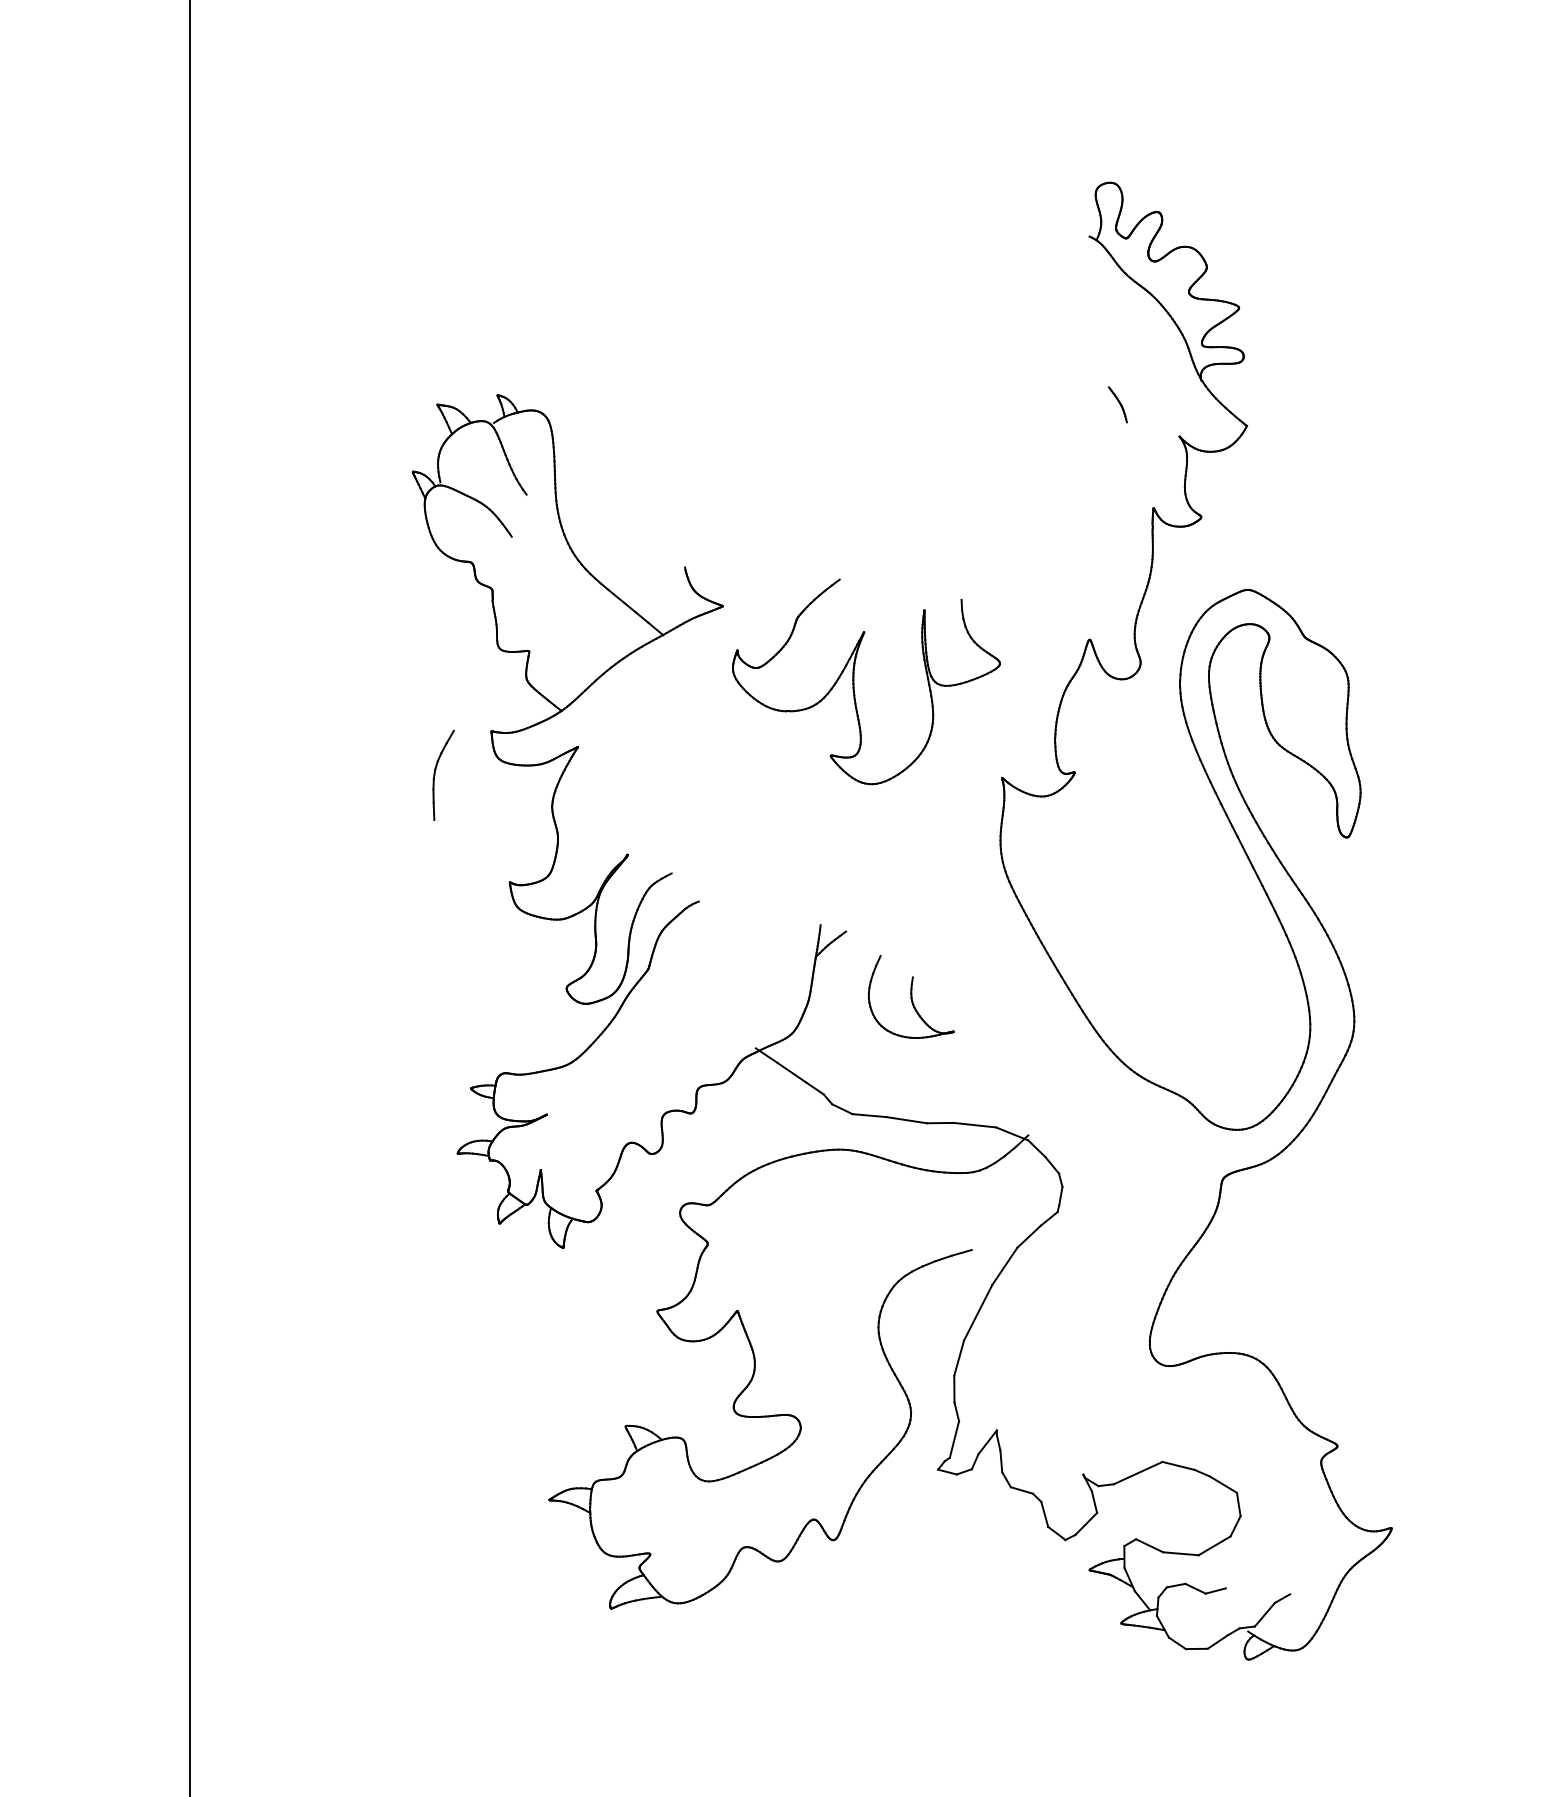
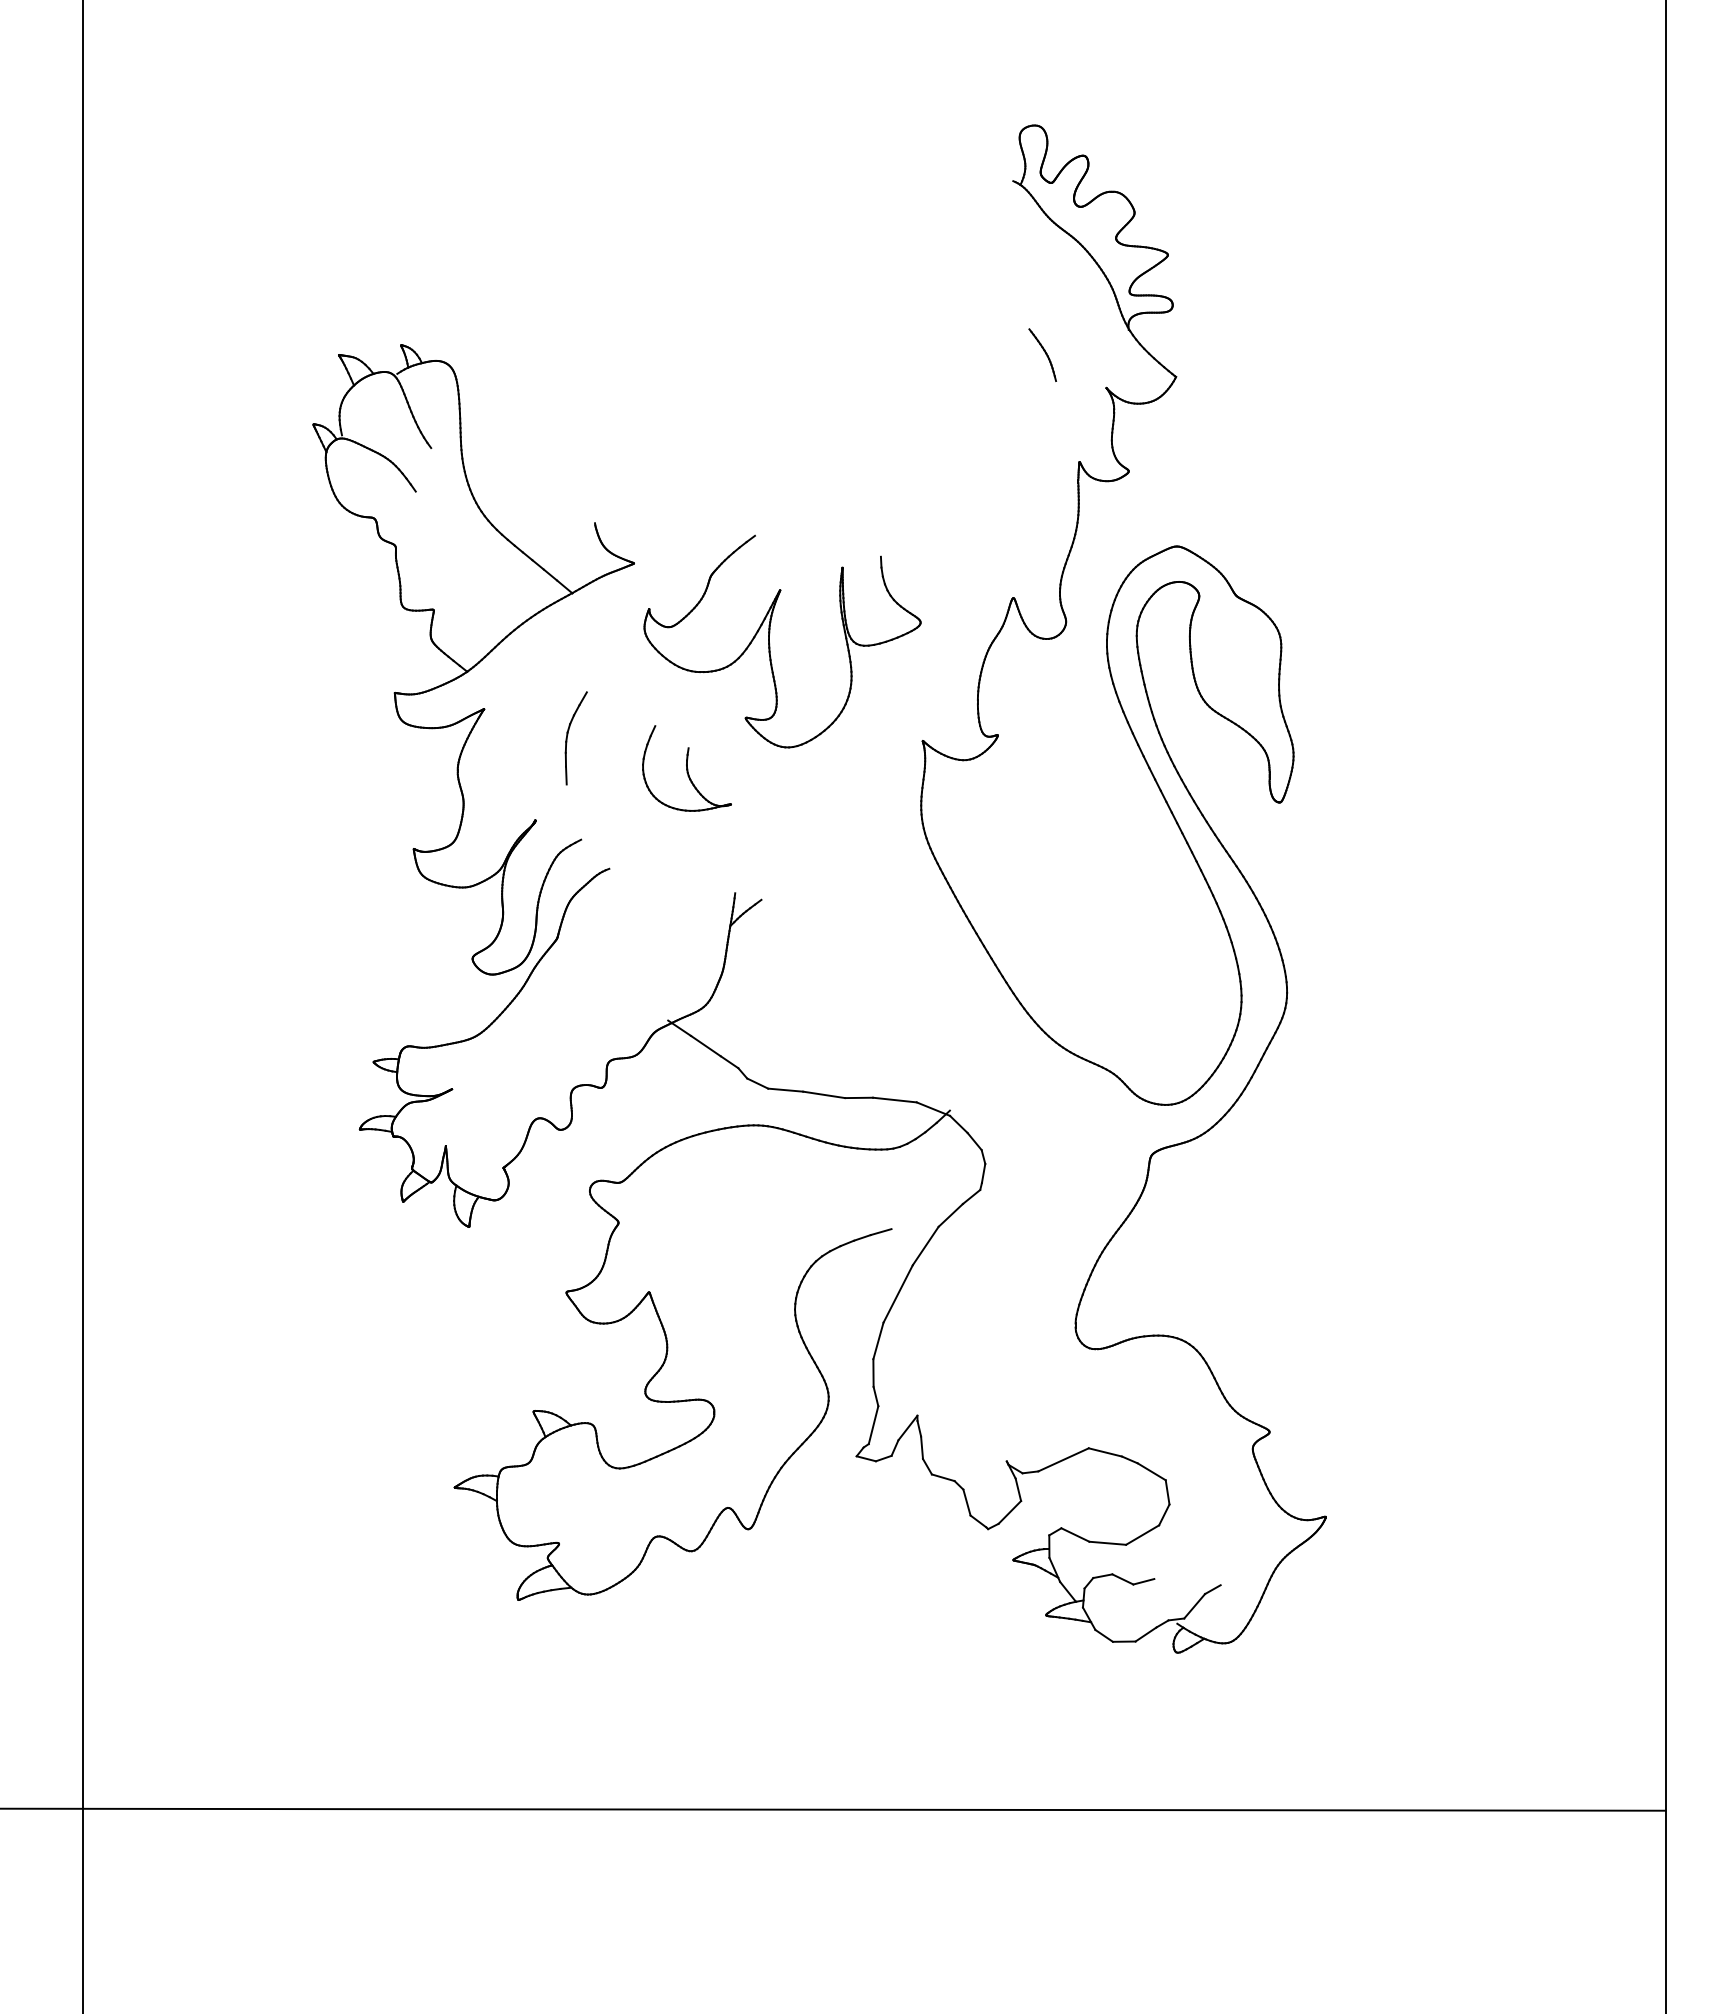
part: (1117, 404) -> (1042, 354), size x1.43
part: (436, 772) -> (568, 735), moved
part: (910, 996) -> (686, 768), moved

